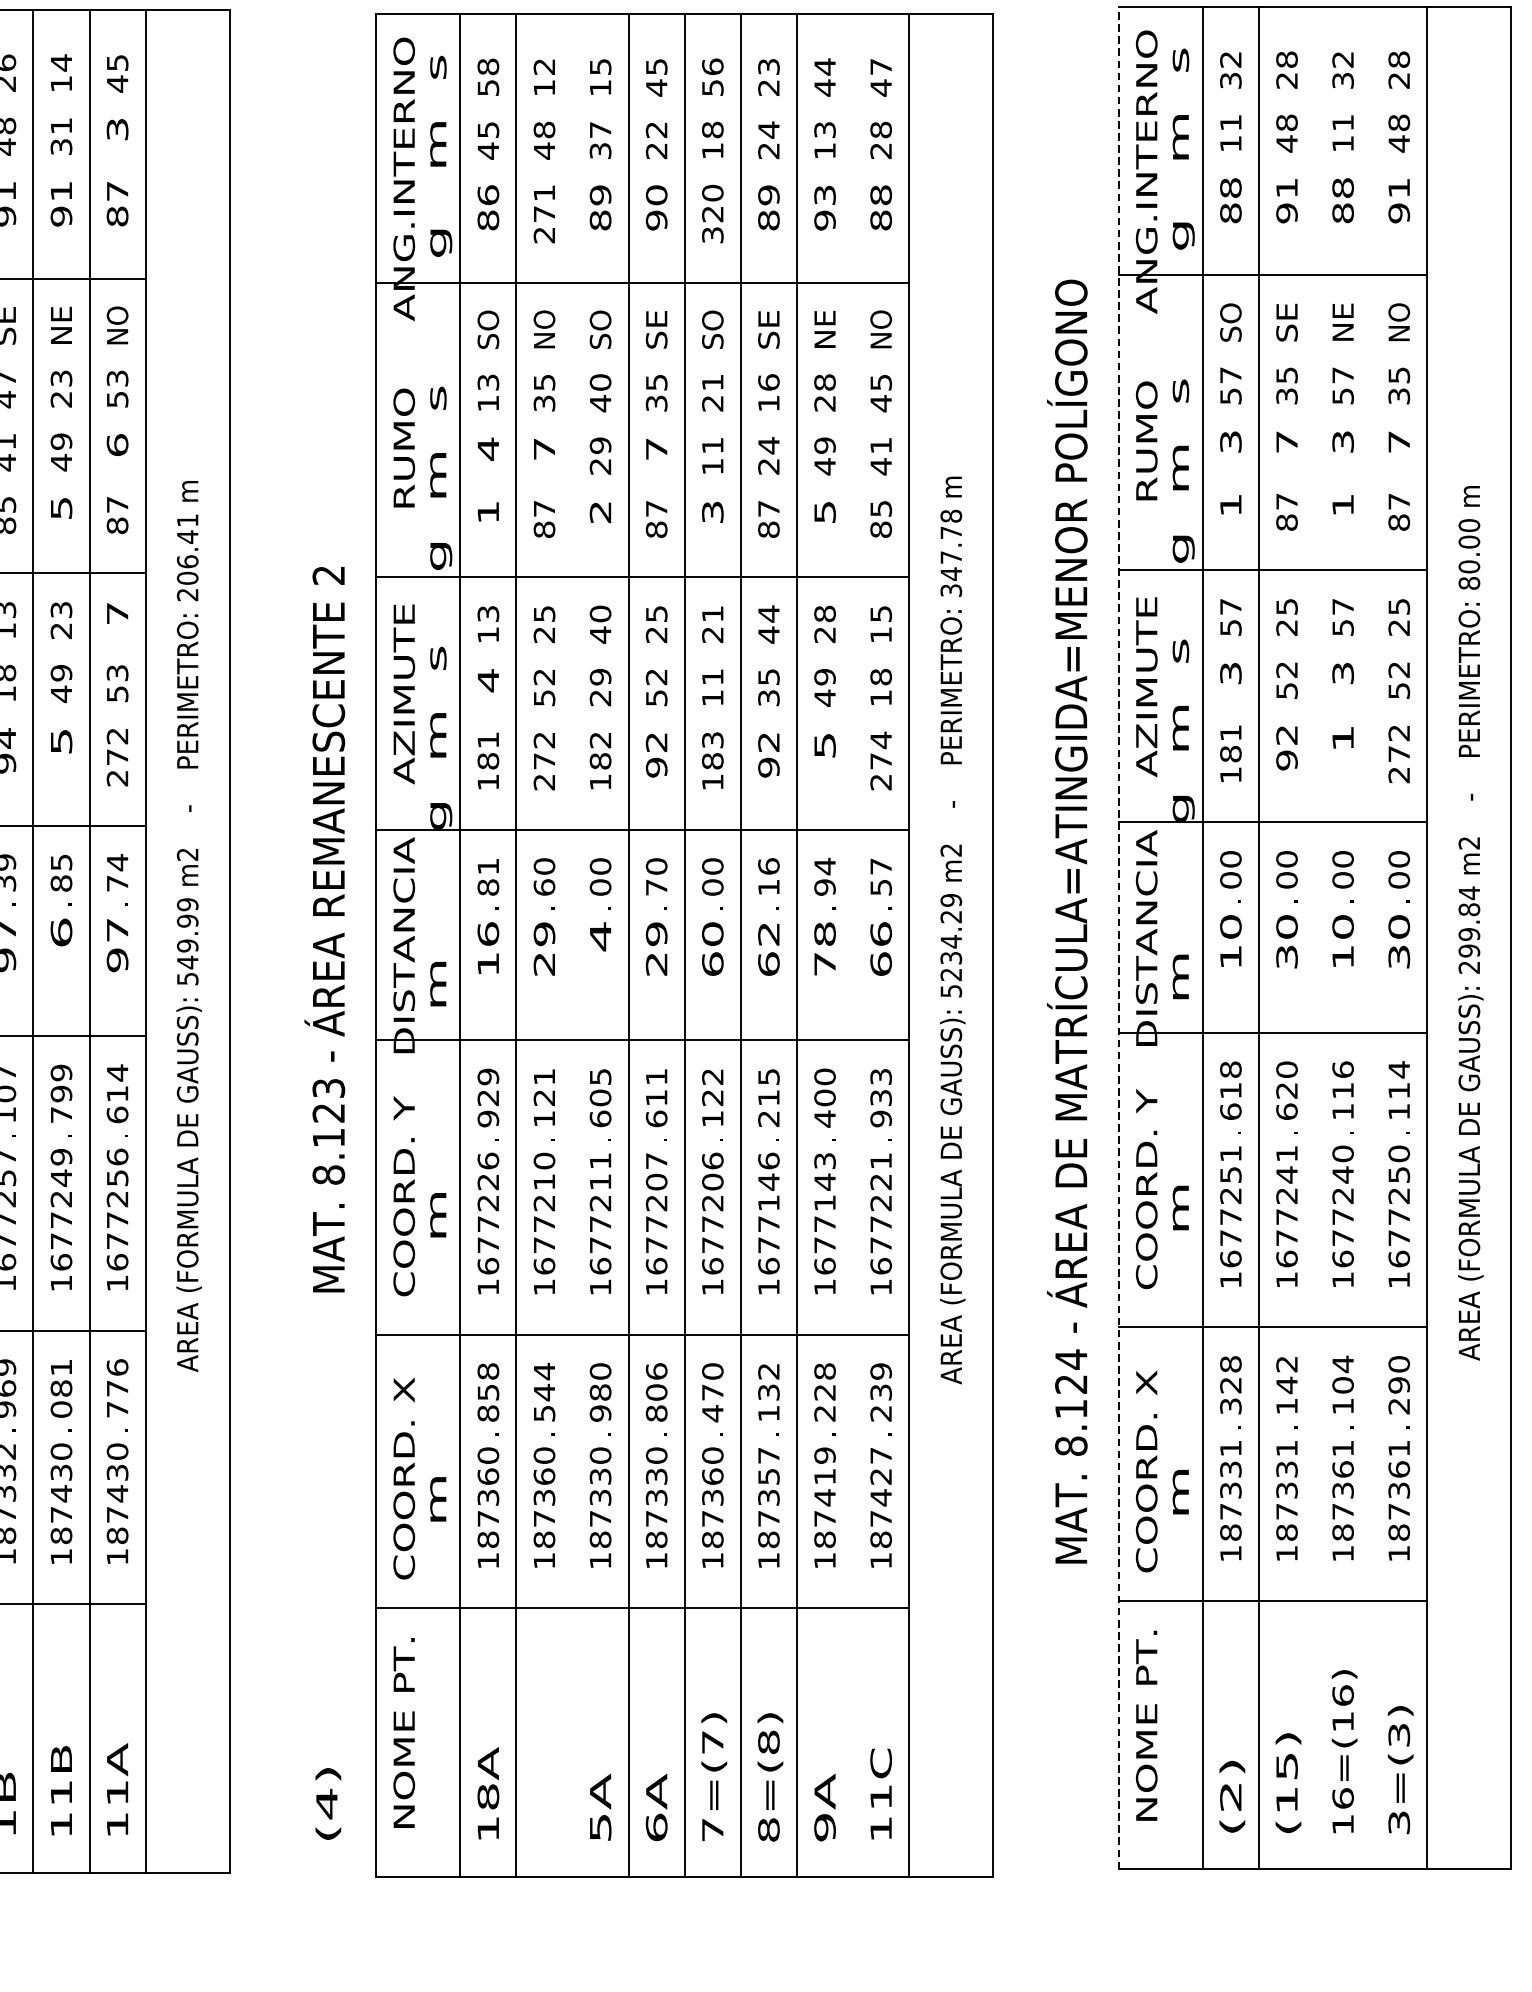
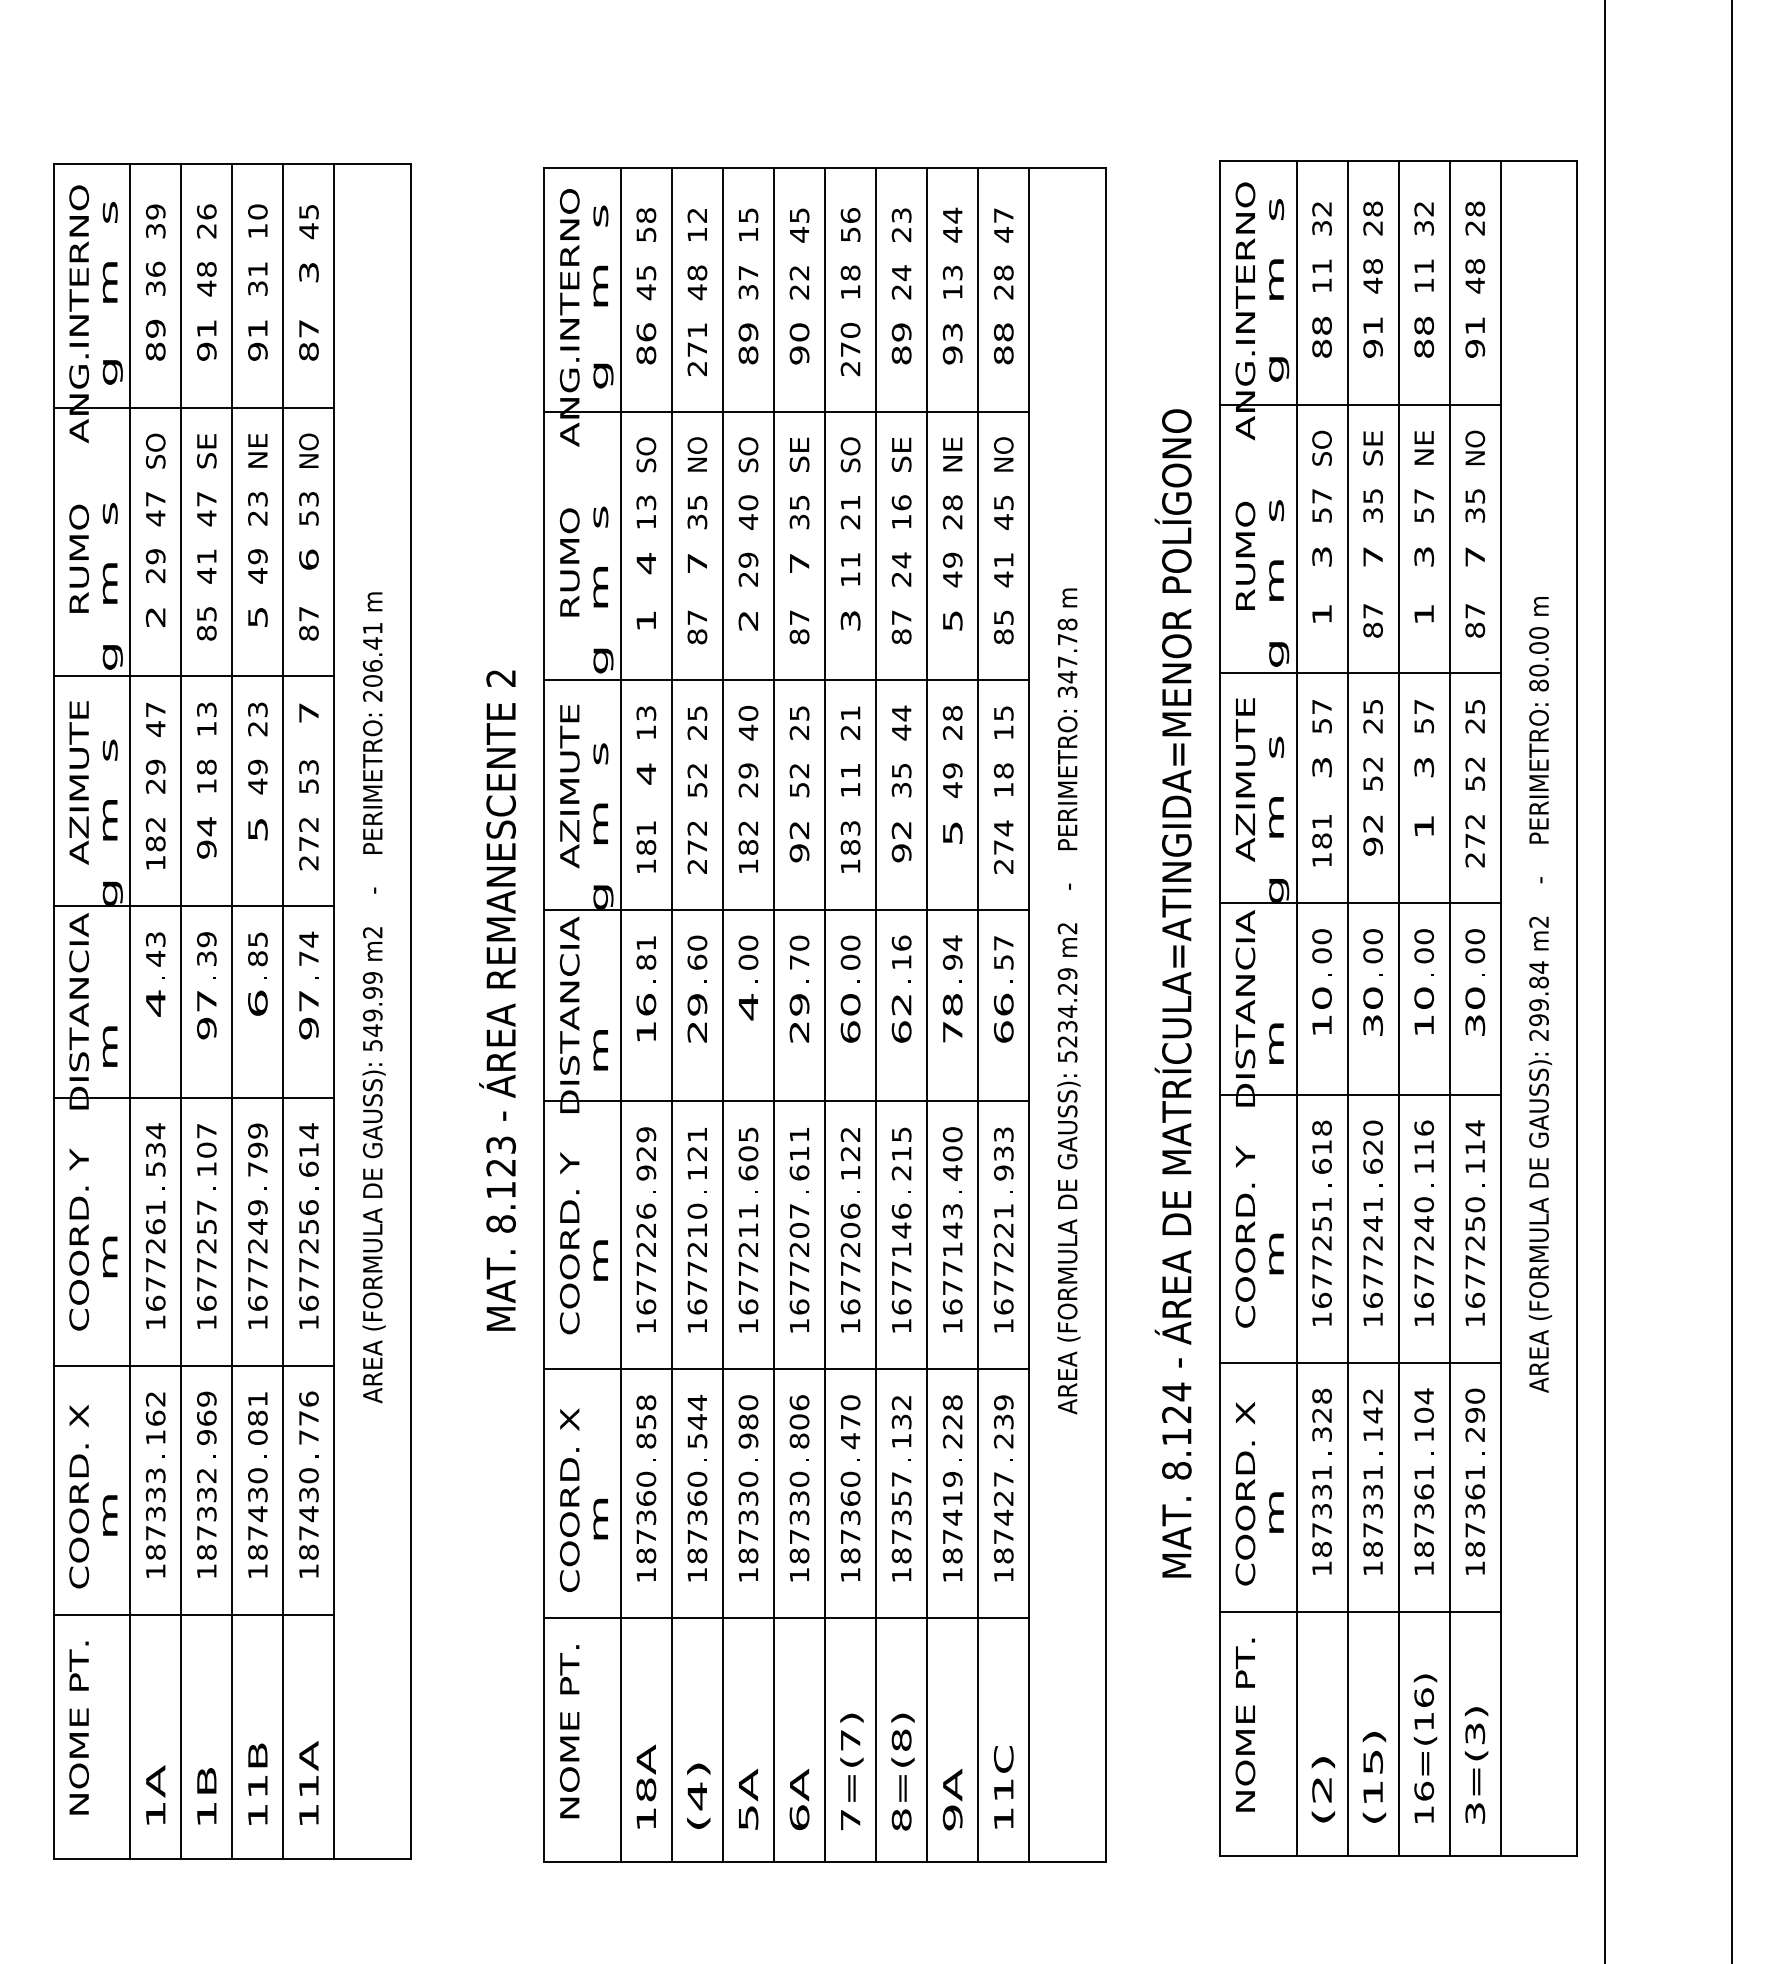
text: (61, 62) -> (257, 211), 14 -> 10
text: (712, 225) -> (850, 359), 320 -> 270
line: (1118, 937) -> (1219, 1007), dashed -> solid
line: (1314, 938) -> (1398, 1008), added
line: (1370, 938) -> (1449, 1008), added
line: (572, 944) -> (722, 1014), added
line: (853, 944) -> (978, 1014), added
text: (328, 1803) -> (698, 1795), moved

